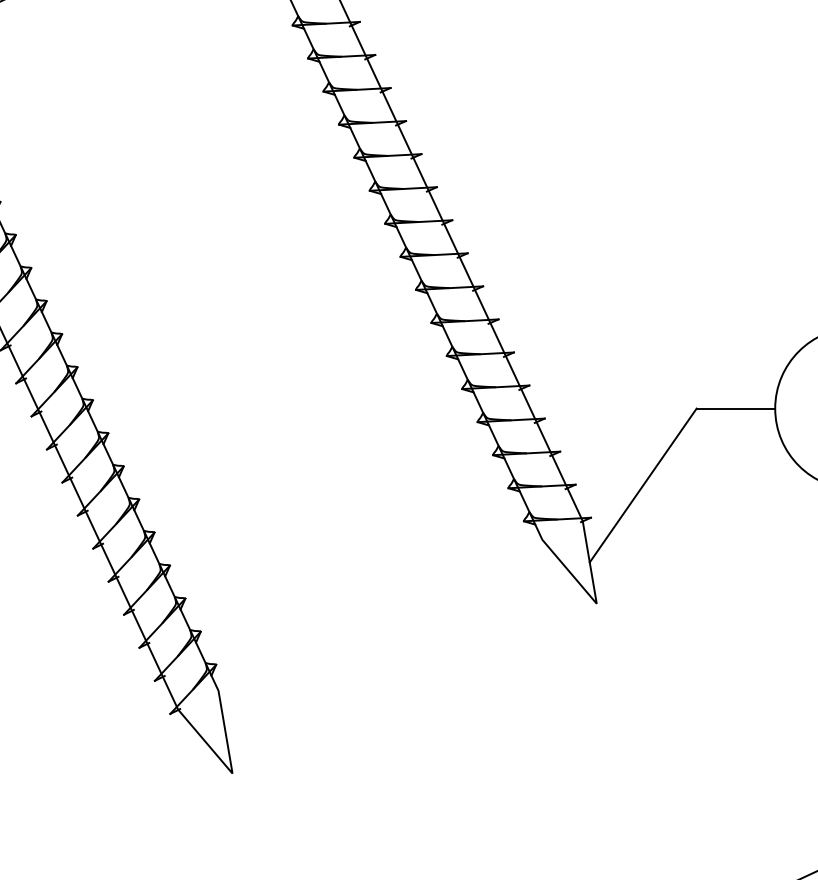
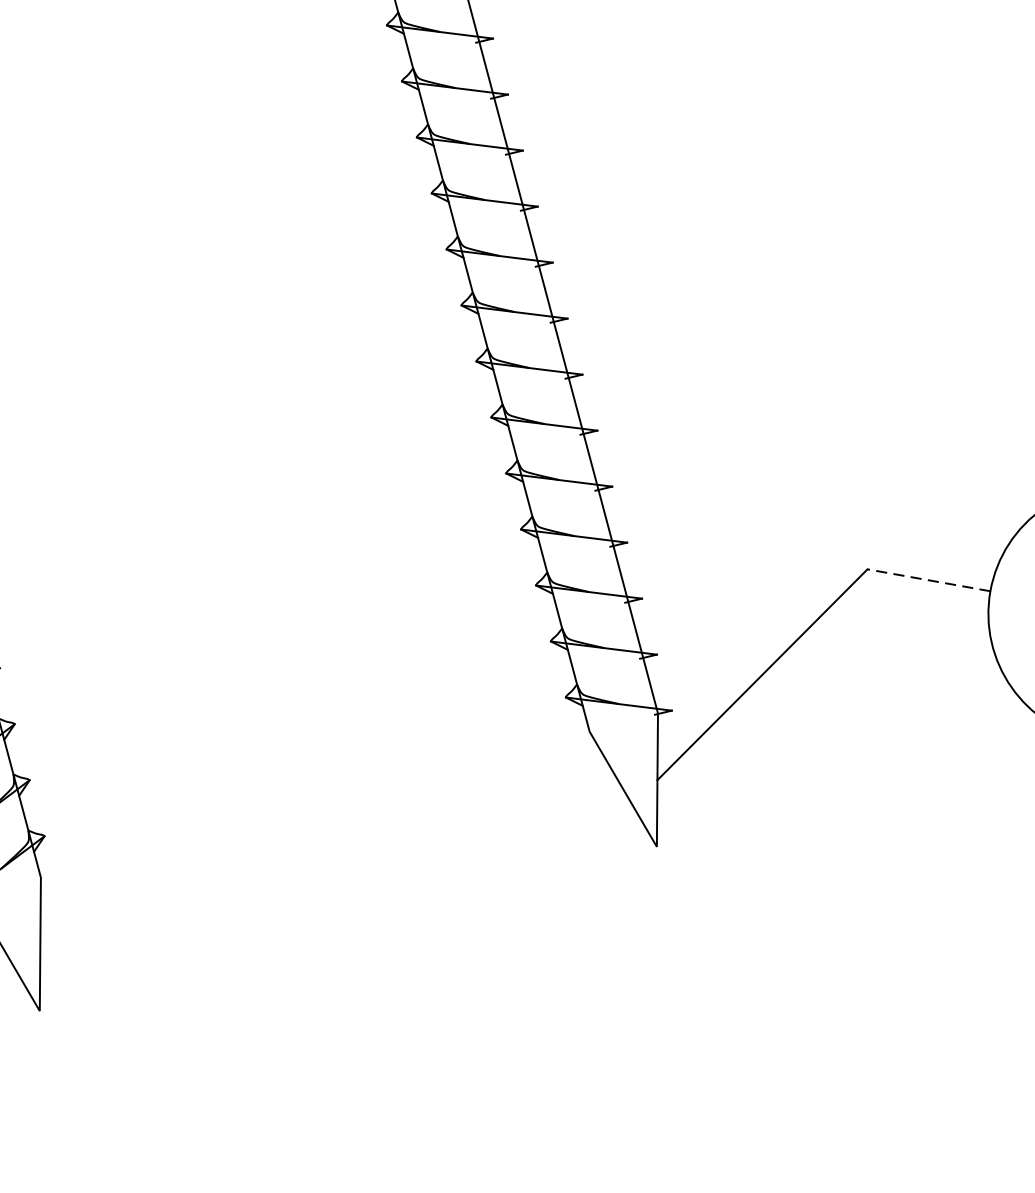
line: (735, 408) -> (928, 580), solid -> dashed

